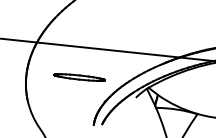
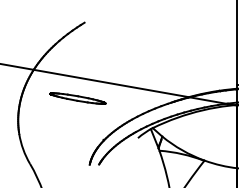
part: (79, 77) -> (77, 98), moved

